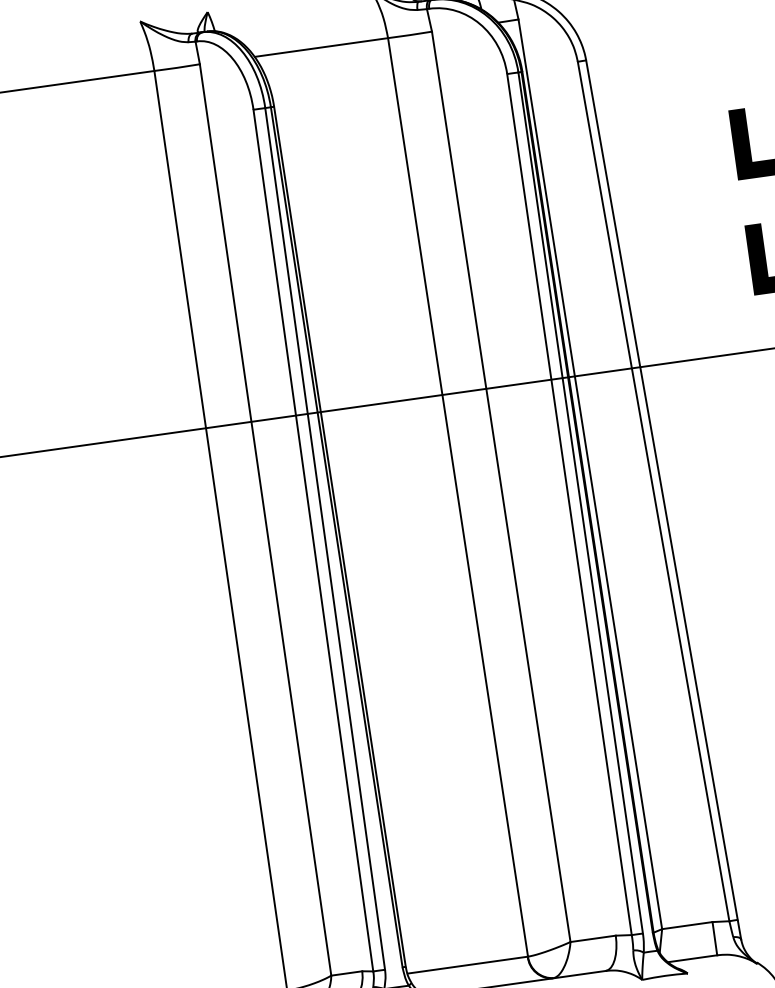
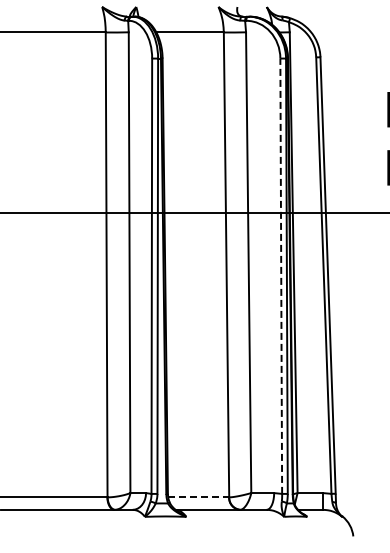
line: (570, 505) -> (281, 276), solid -> dashed
line: (469, 965) -> (199, 497), solid -> dashed

